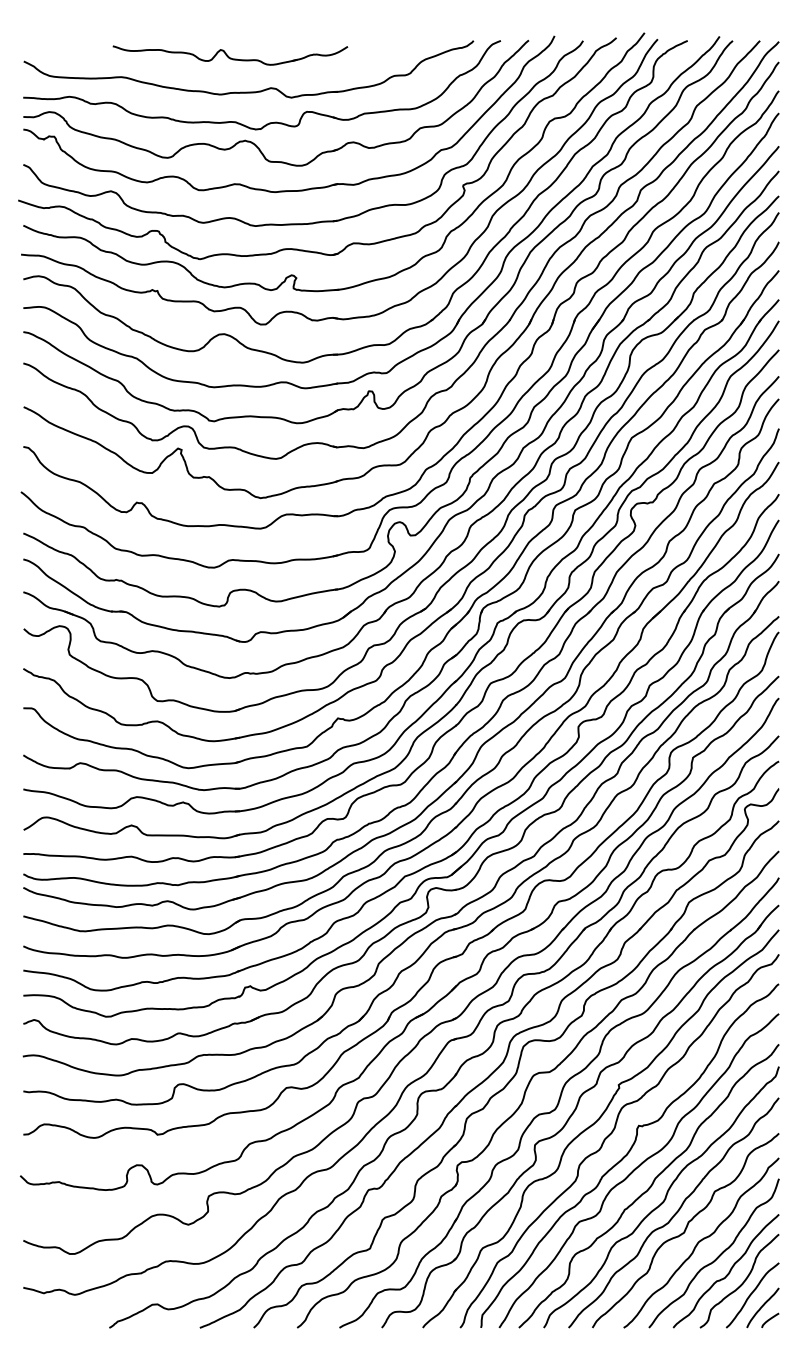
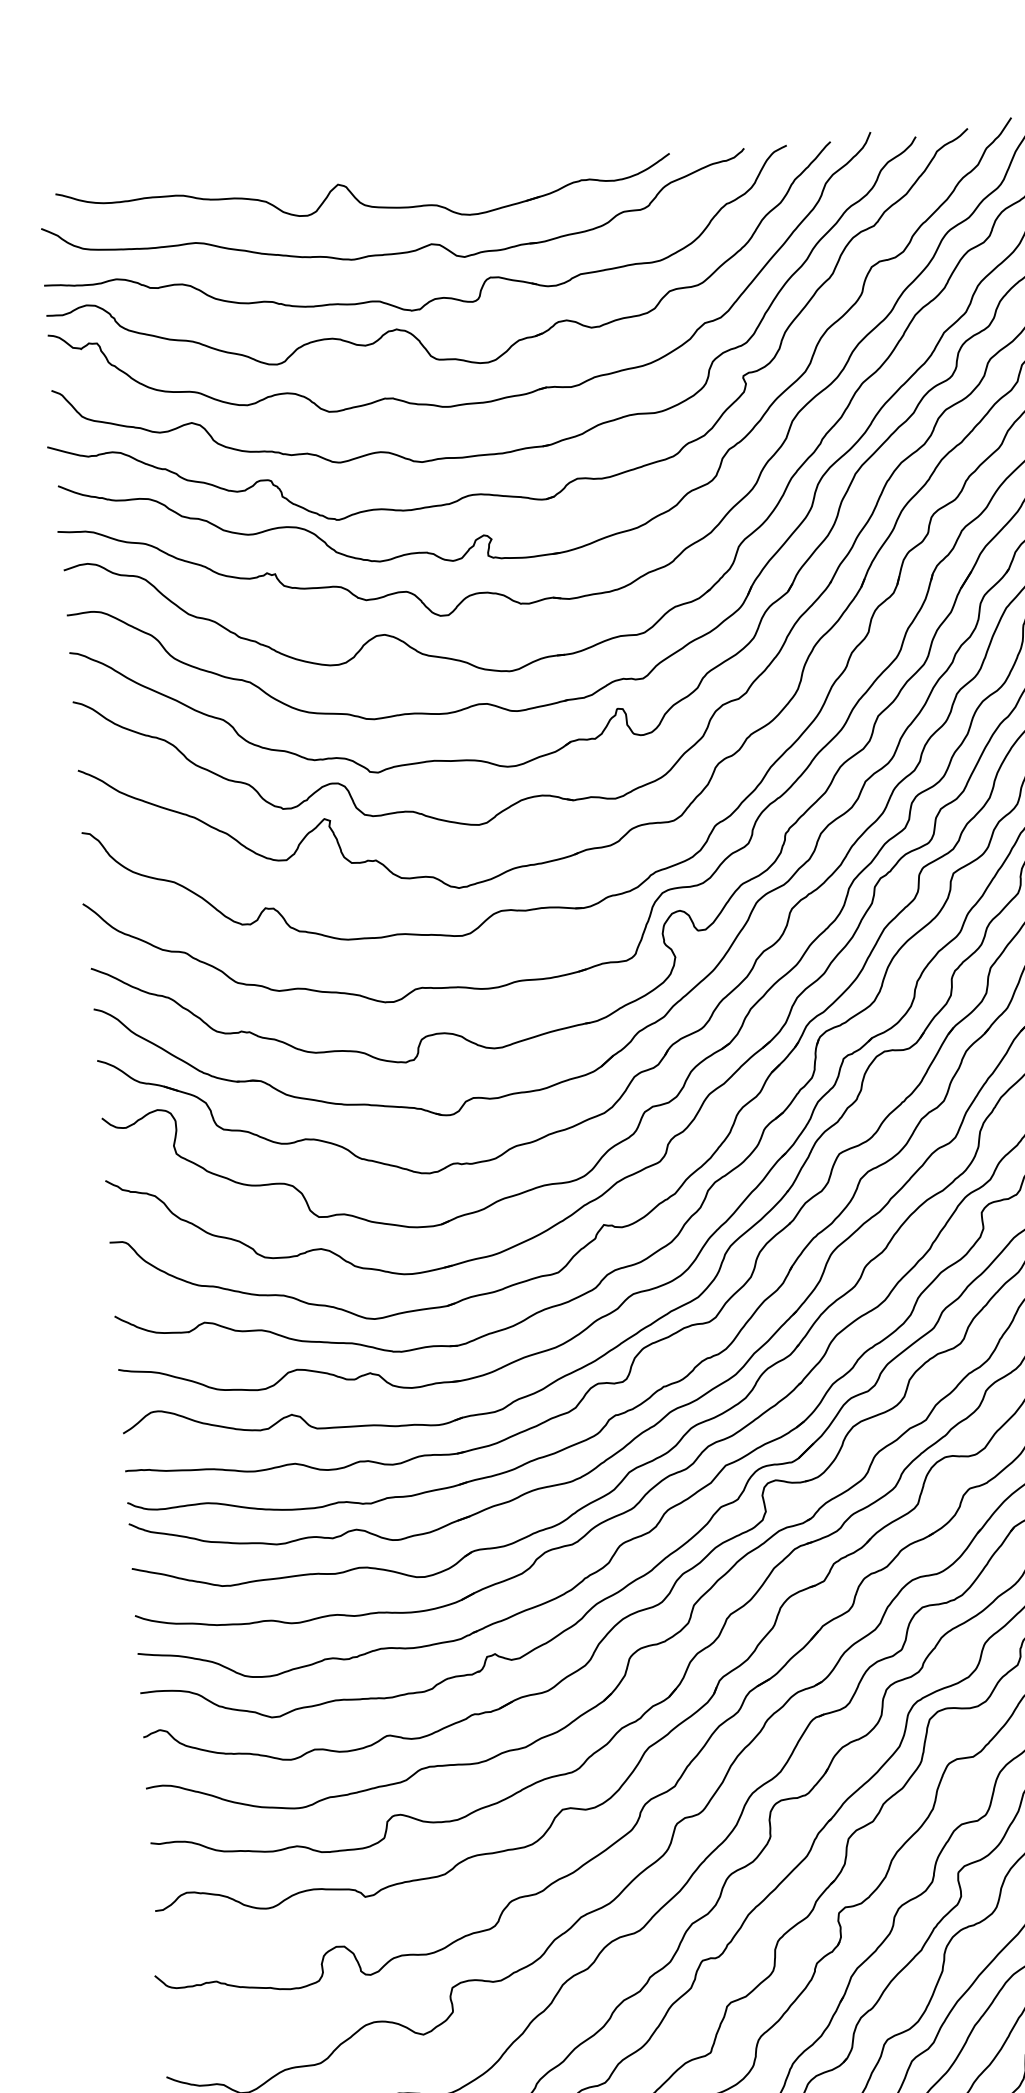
part: (230, 55) -> (364, 197), size x1.67

